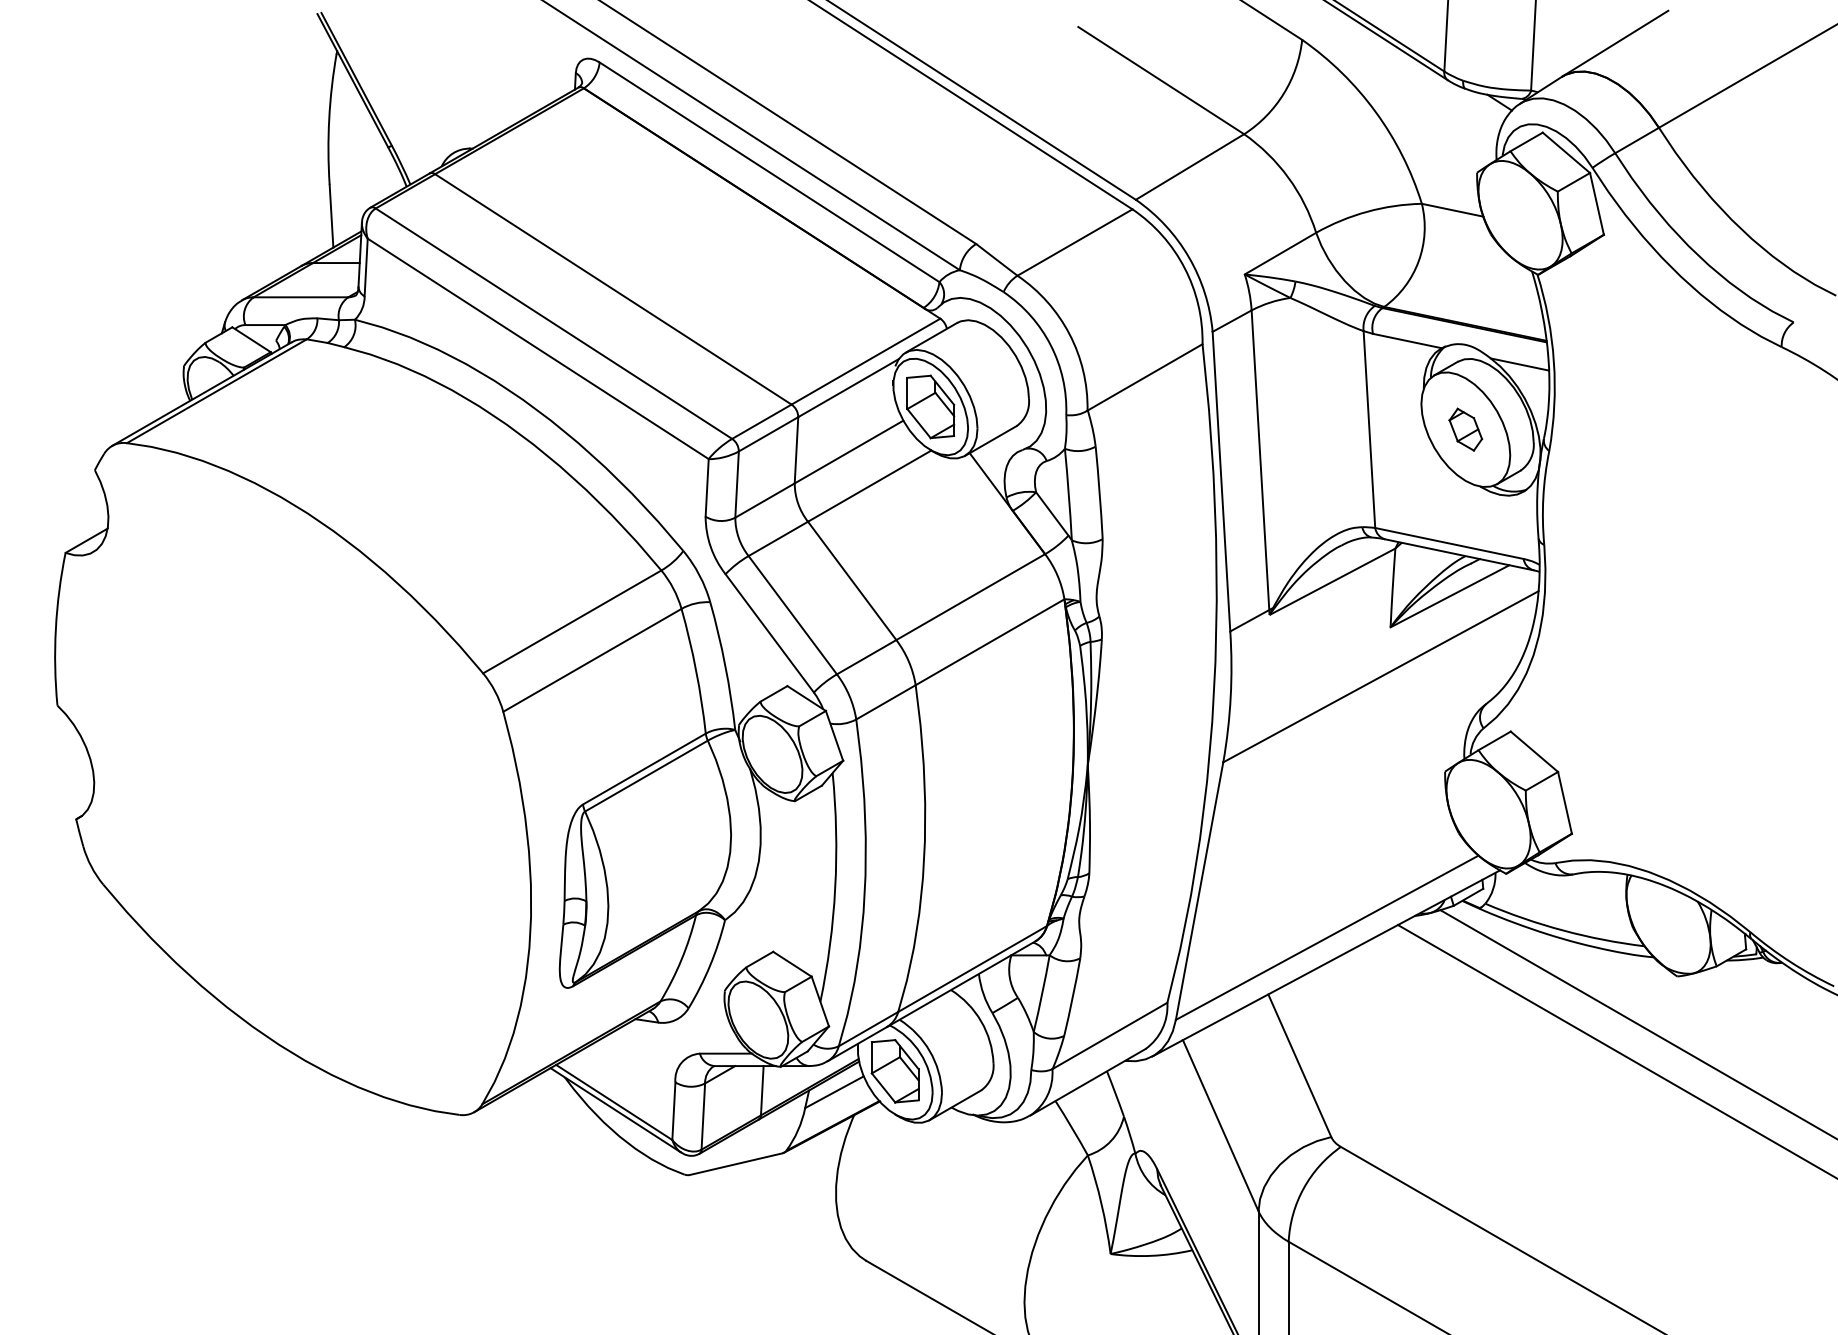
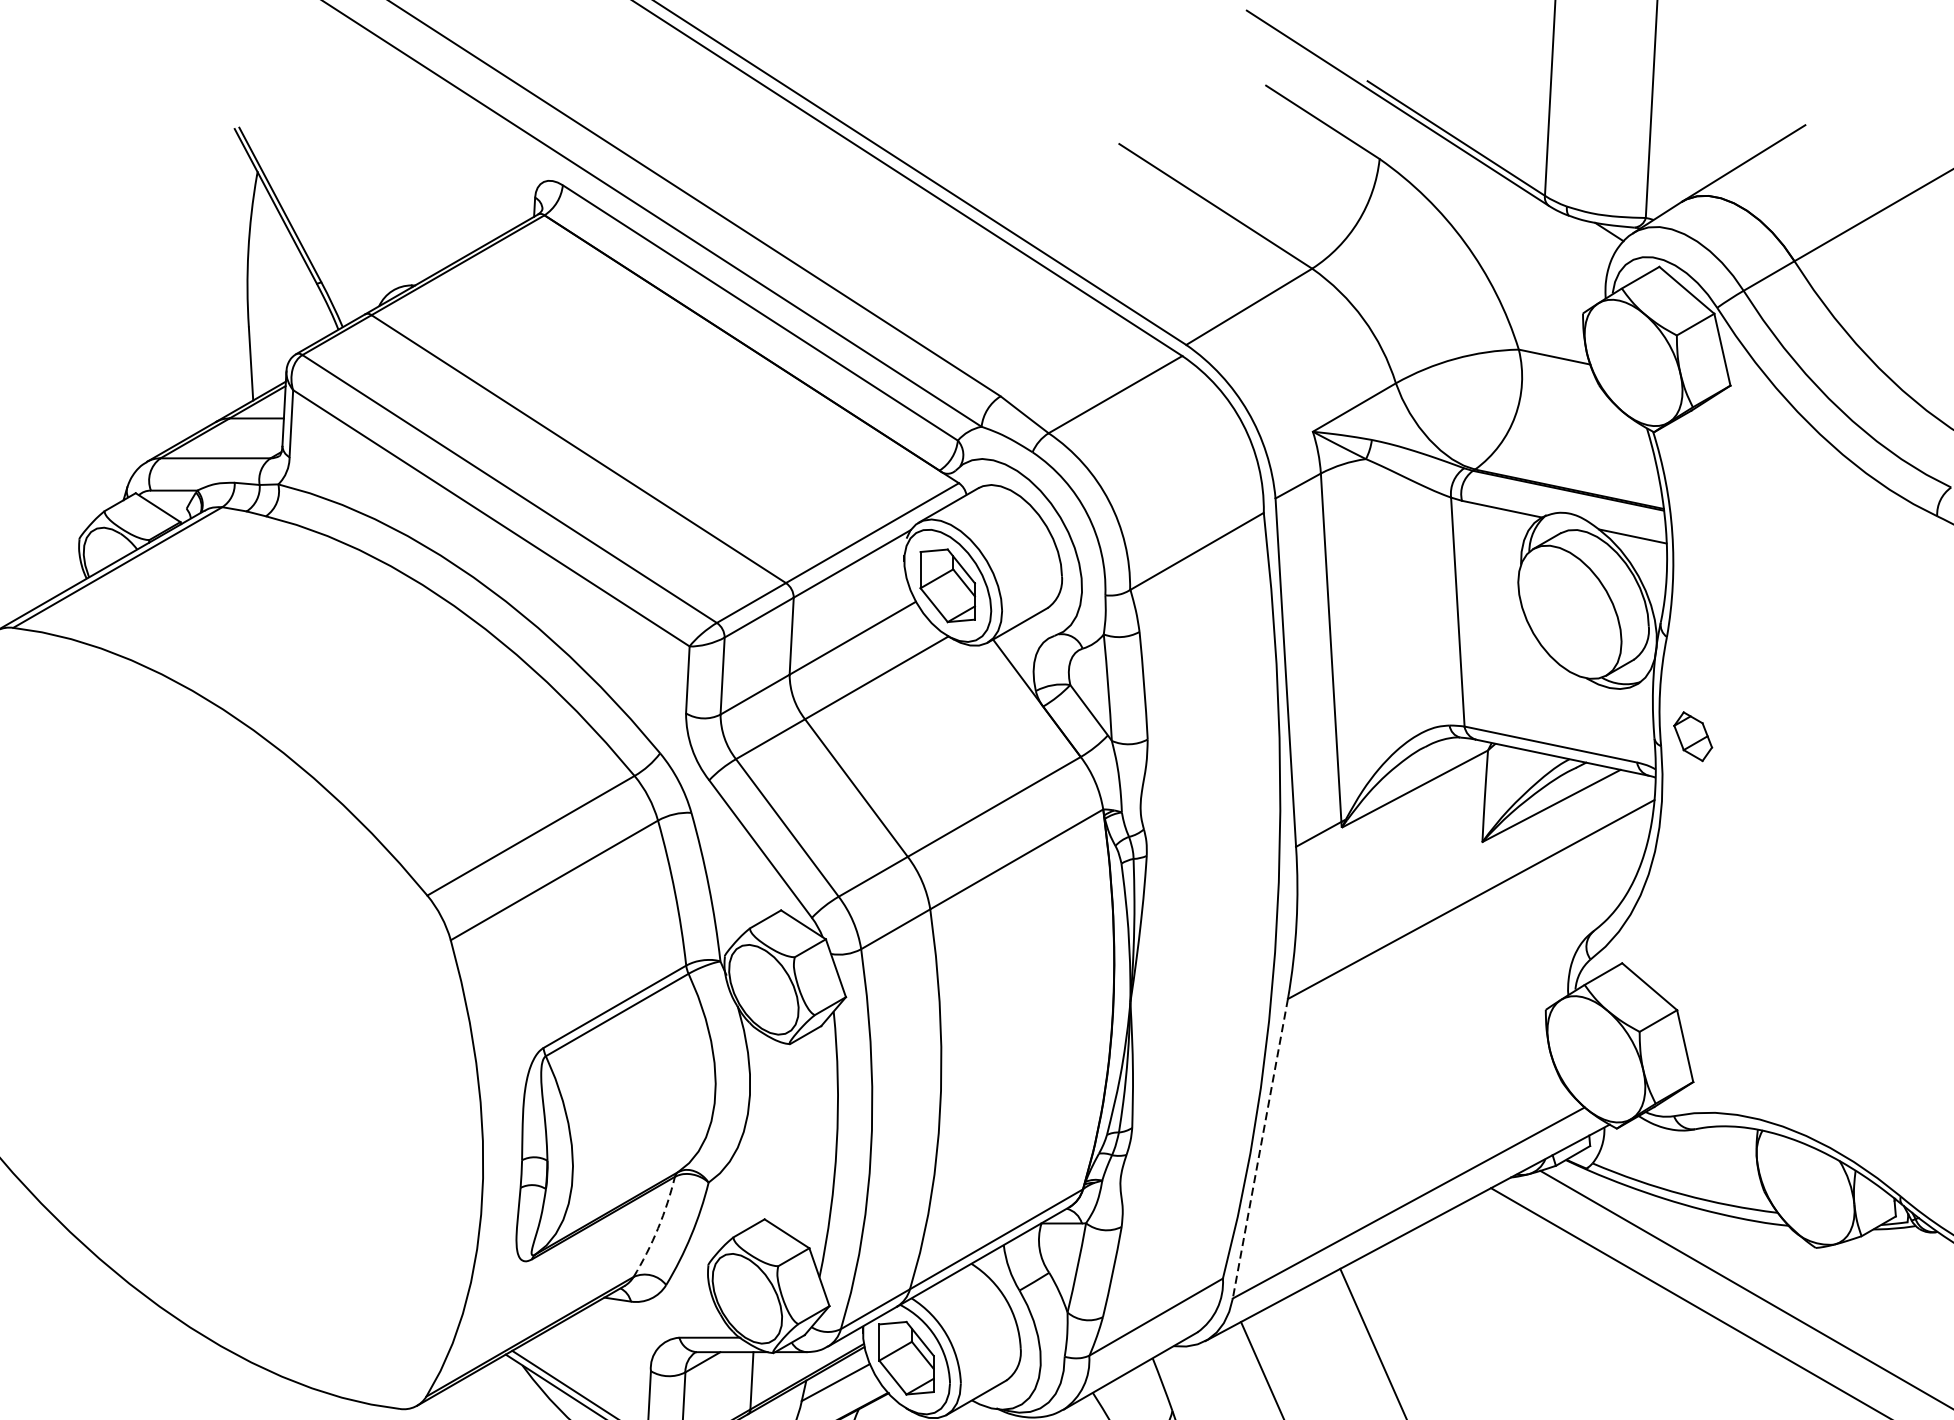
part: (1465, 429) -> (1692, 736), moved
line: (1199, 891) -> (1260, 1149), solid -> dashed
arc: (681, 959) -> (657, 1228), solid -> dashed

